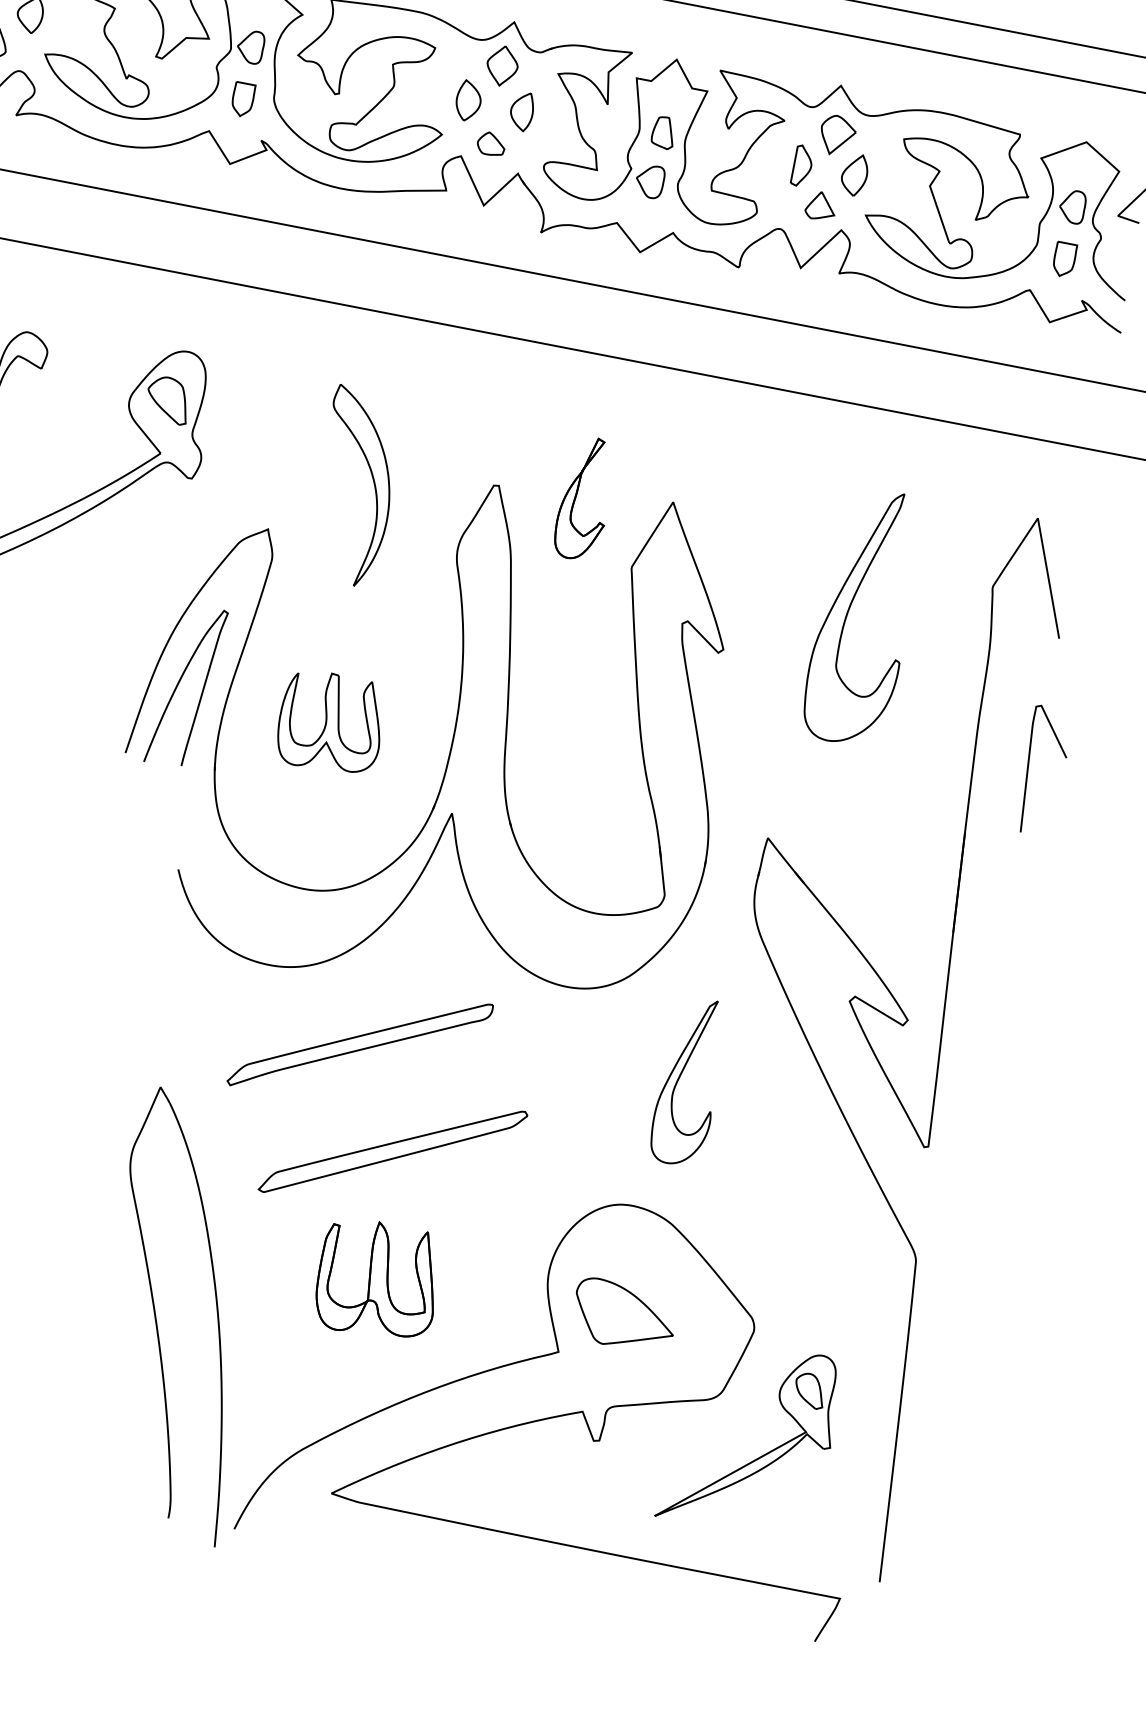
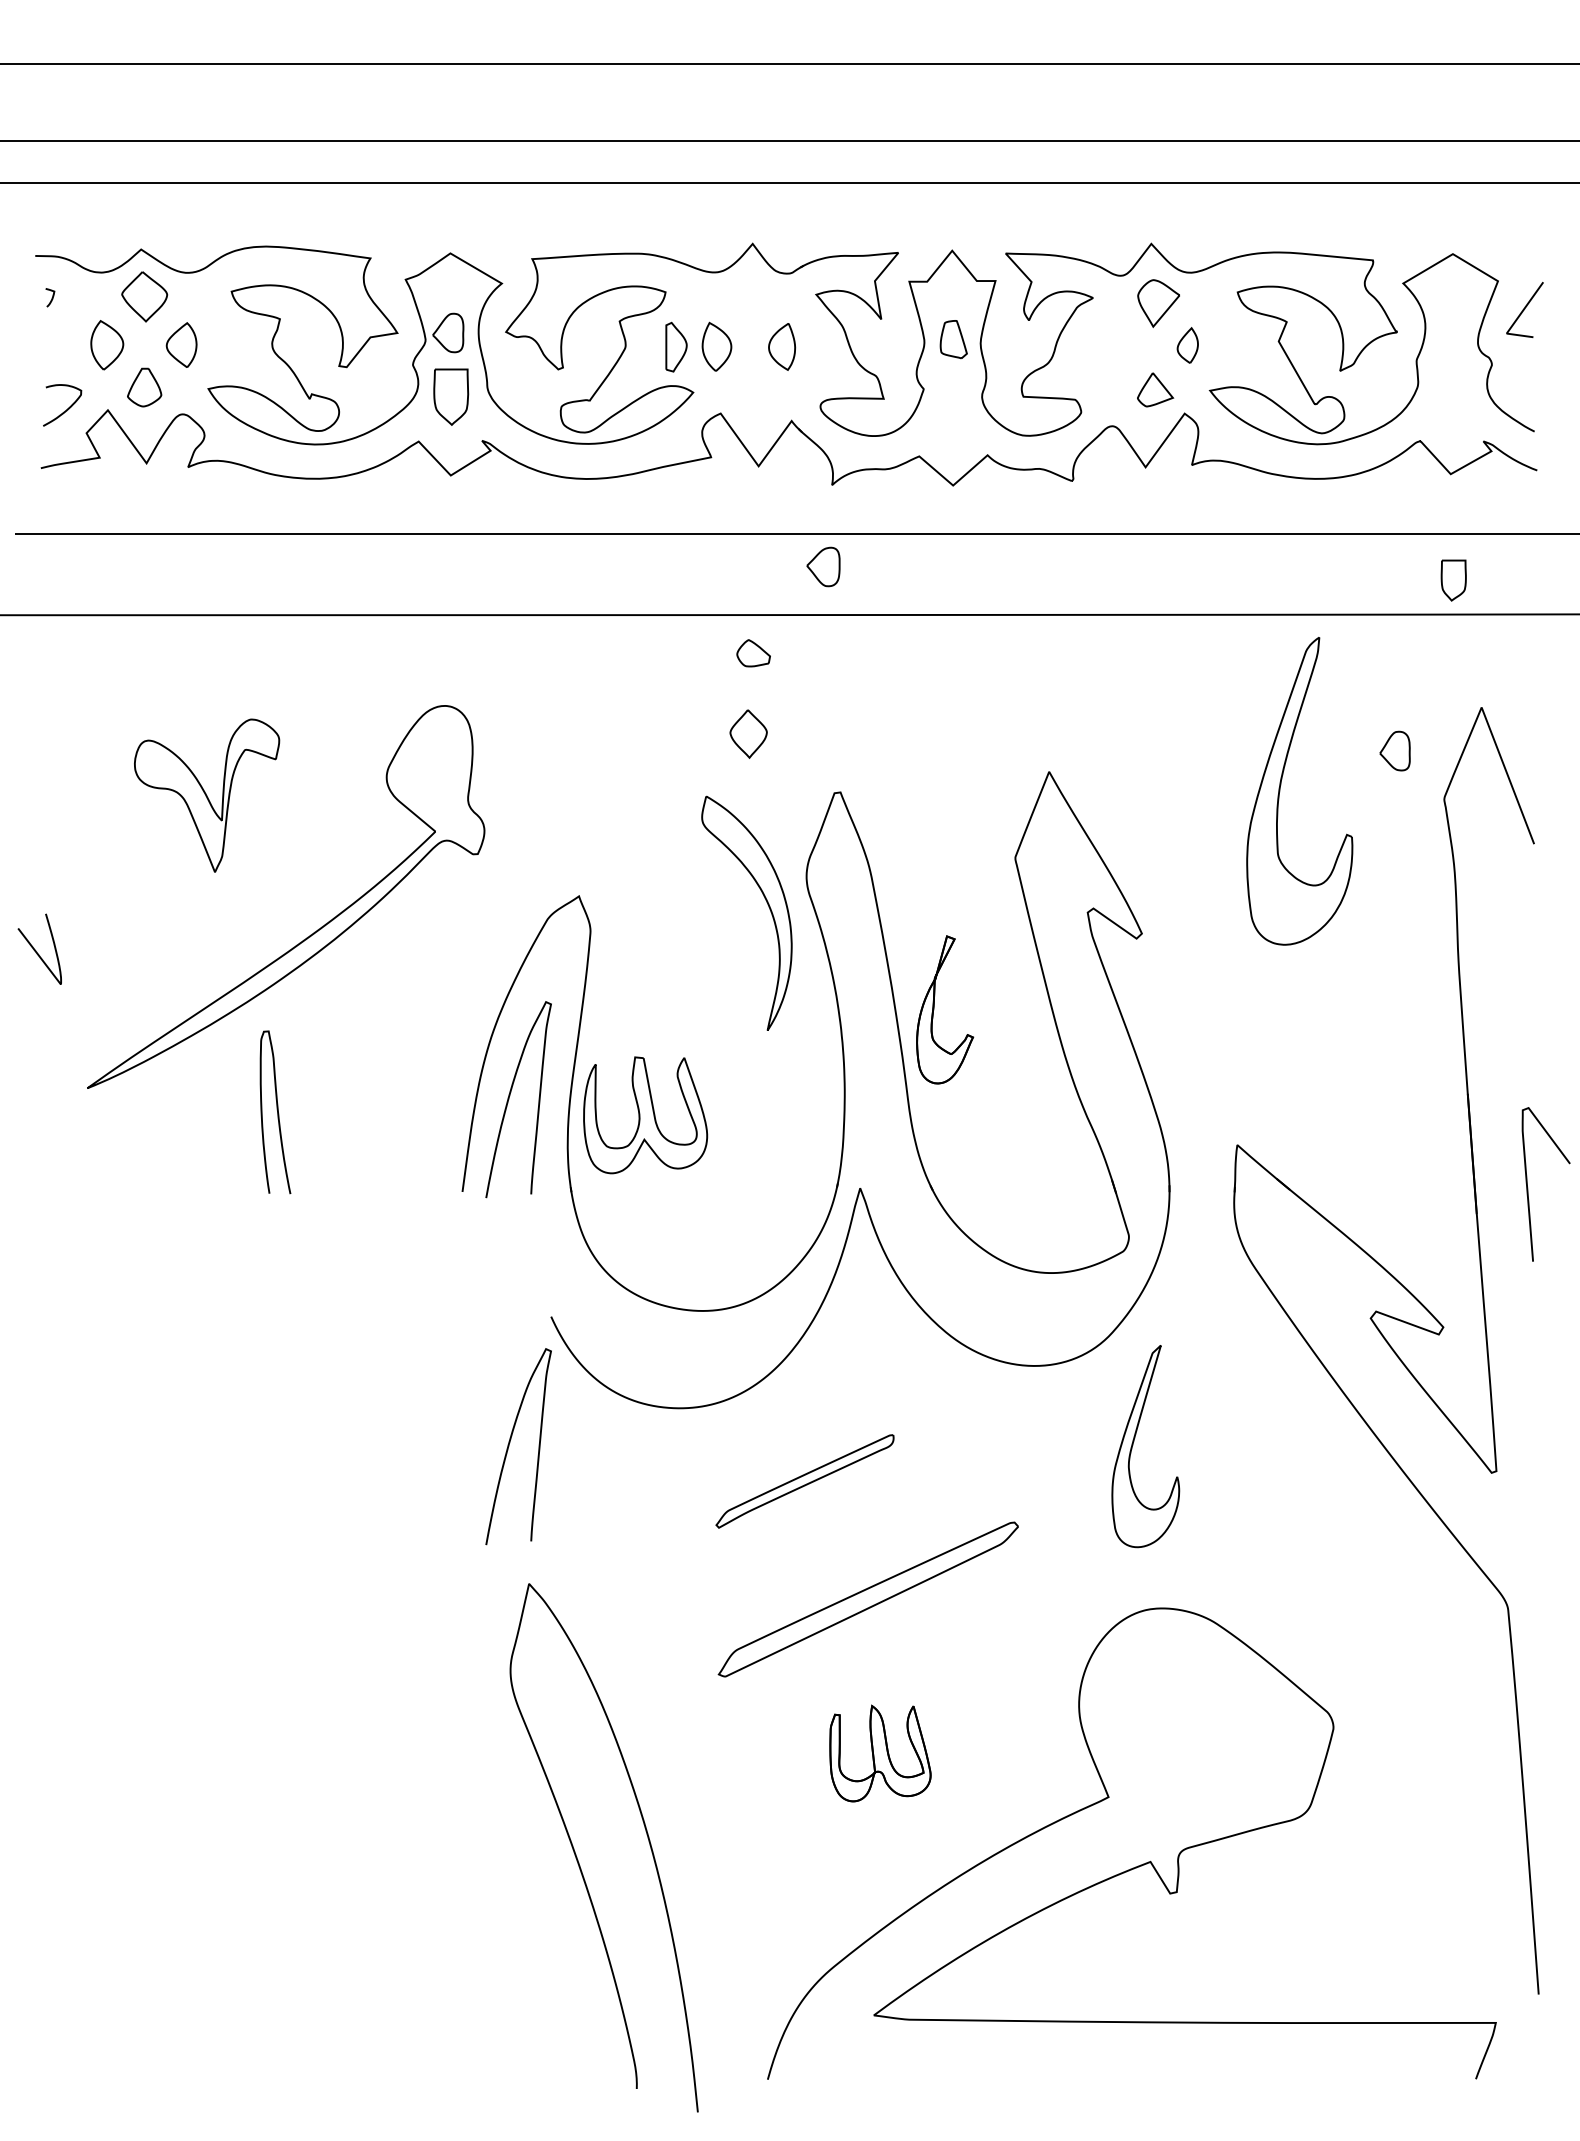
part: (502, 65) -> (748, 733), moved
part: (243, 99) -> (451, 396), size x1.4
part: (491, 144) -> (753, 653), moved
part: (802, 165) -> (676, 346), moved
part: (854, 174) -> (1187, 345), size x0.7
part: (650, 181) -> (823, 566), moved
part: (1072, 206) -> (1394, 750), moved
part: (1064, 259) -> (1453, 580), moved
part: (167, 399) -> (431, 766), removed
part: (373, 481) -> (766, 902), moved
part: (576, 496) -> (934, 1009), moved
part: (849, 609) -> (1281, 785), moved
part: (331, 722) -> (645, 1115), moved
curve: (1028, 770) -> (1528, 1187), moved
curve: (124, 966) -> (510, 1442), added
part: (359, 1044) -> (804, 1481), size x0.6
part: (679, 1078) -> (1133, 1445), moved
part: (378, 1279) -> (880, 1753), size x0.7
part: (624, 1315) -> (1177, 1739), removed
curve: (157, 1321) -> (578, 1859), moved
part: (758, 1457) -> (1367, 1875), removed

